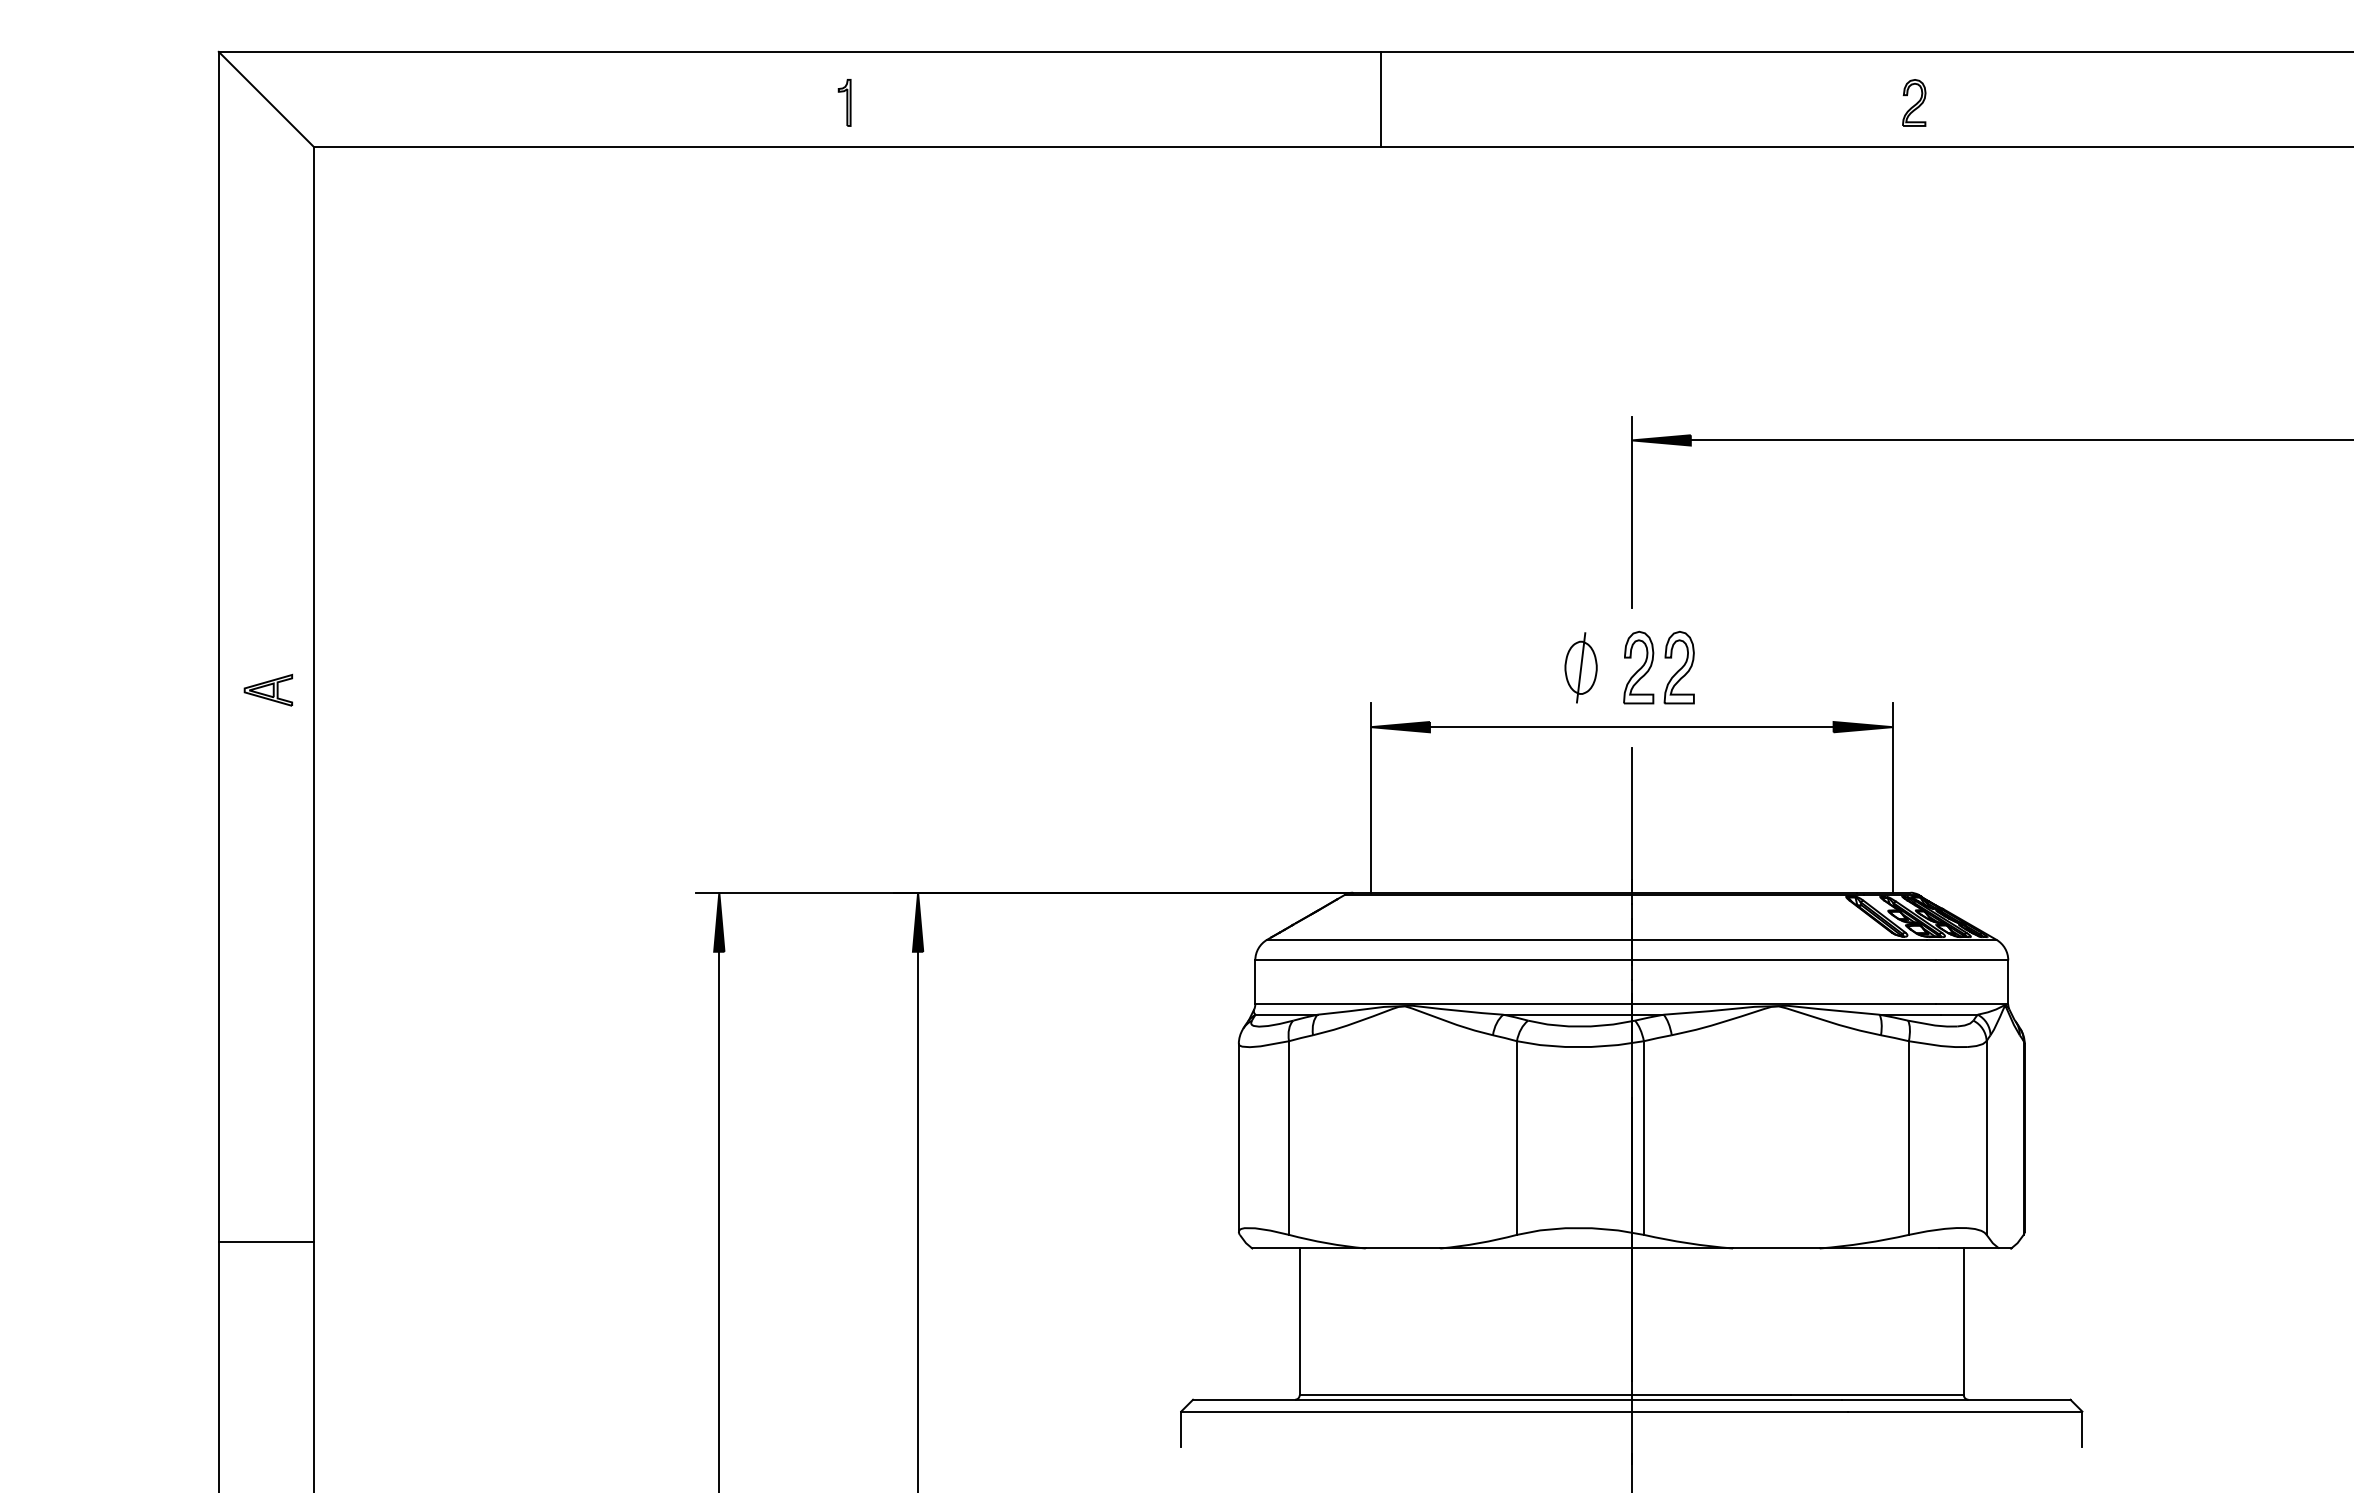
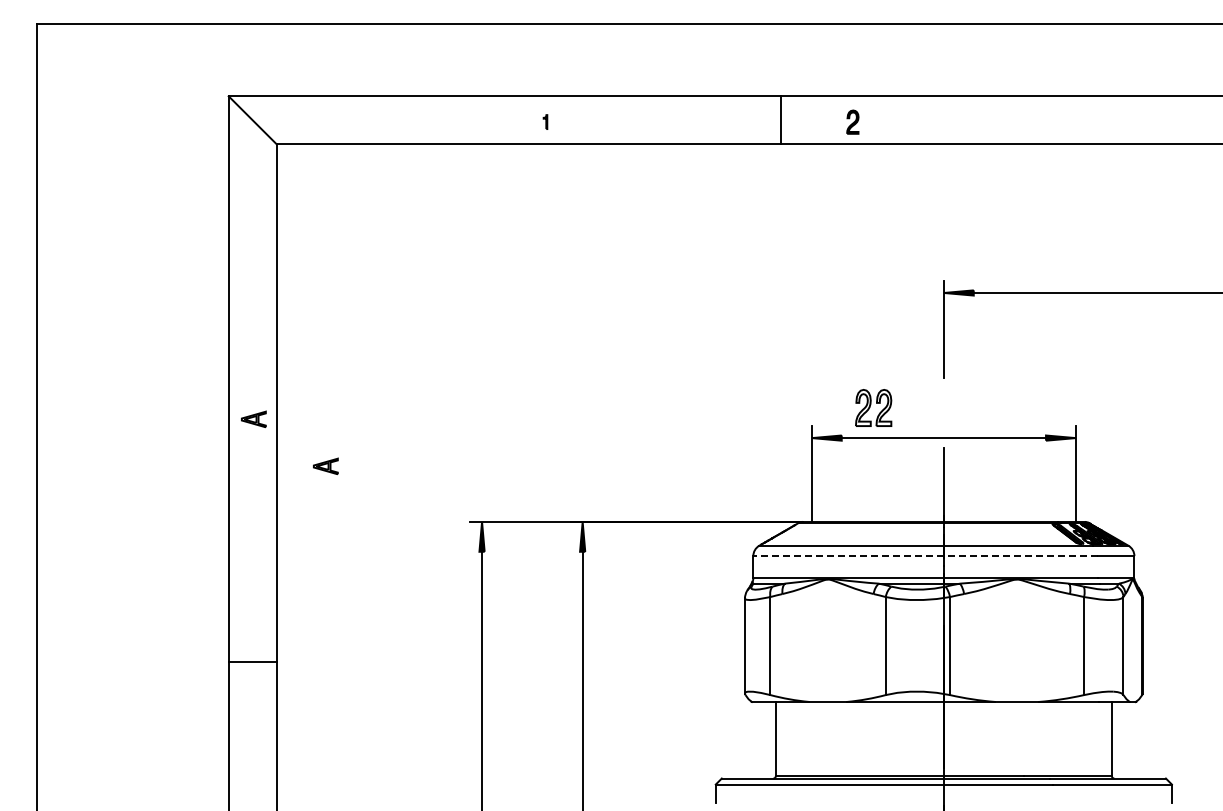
line: (1380, 99) -> (780, 120), moved
part: (844, 101) -> (545, 121), size x0.6
part: (1913, 101) -> (852, 121), moved
part: (1658, 666) -> (873, 407), moved
part: (1581, 668) -> (918, 408), removed
part: (409, 781) -> (325, 465), added
line: (1595, 961) -> (925, 556), solid -> dashed
line: (265, 1241) -> (252, 662), moved

